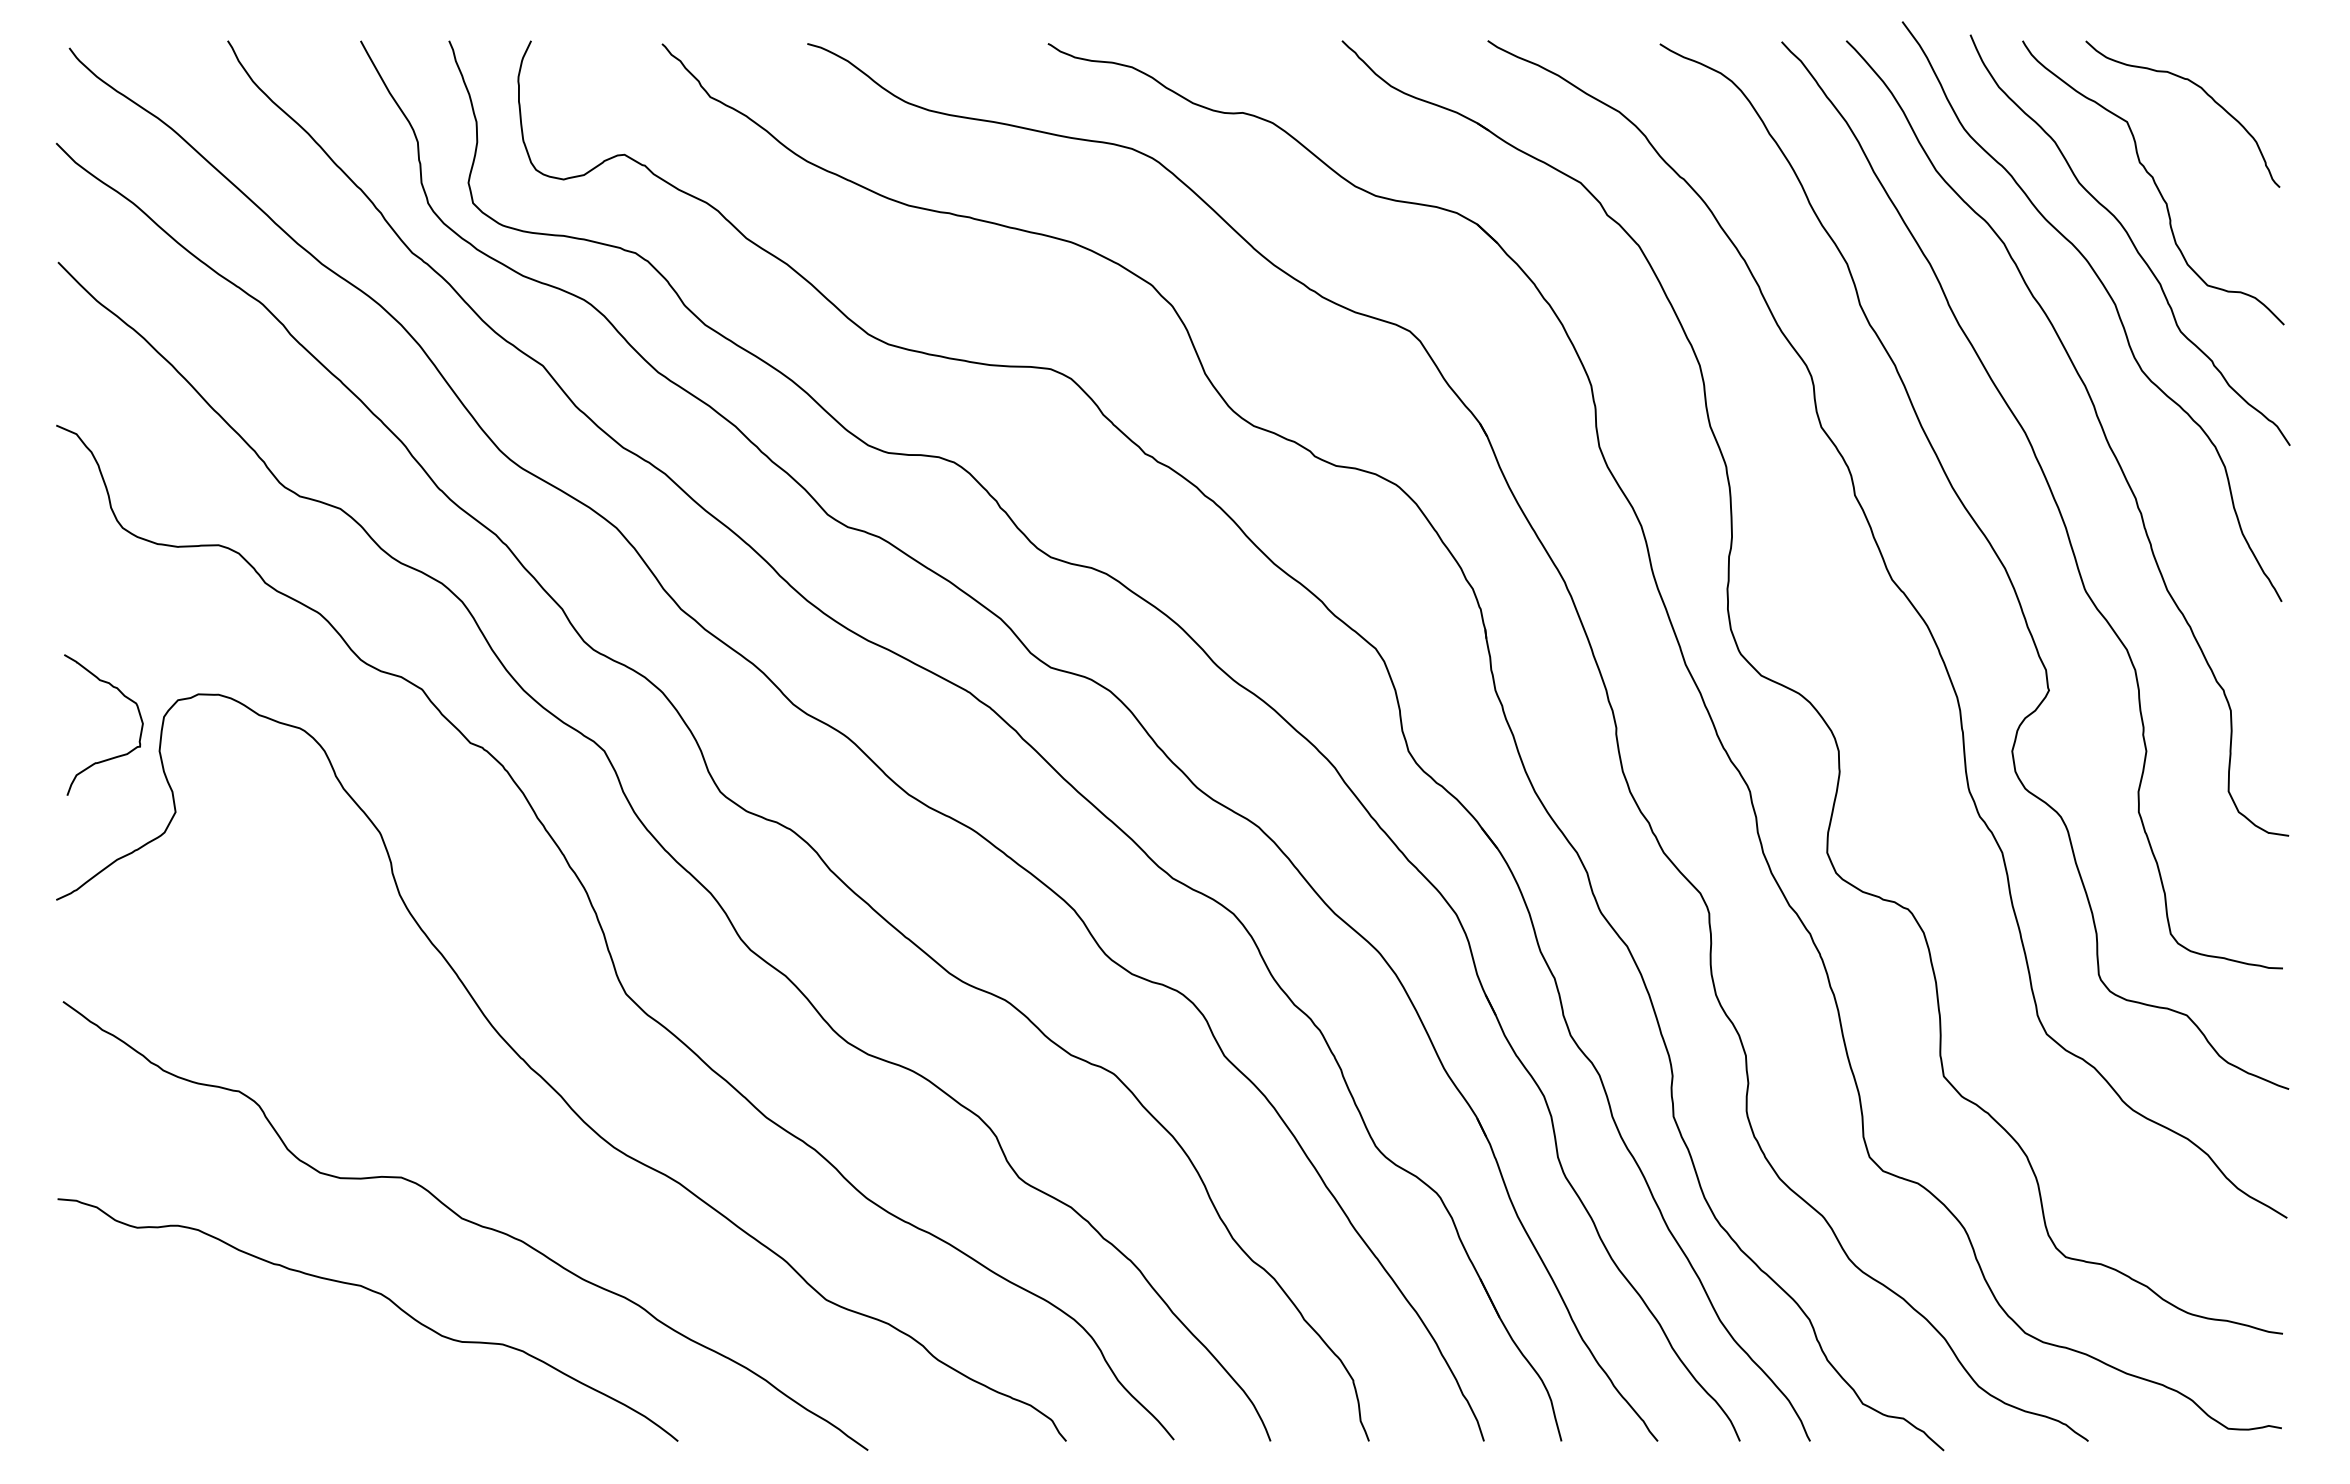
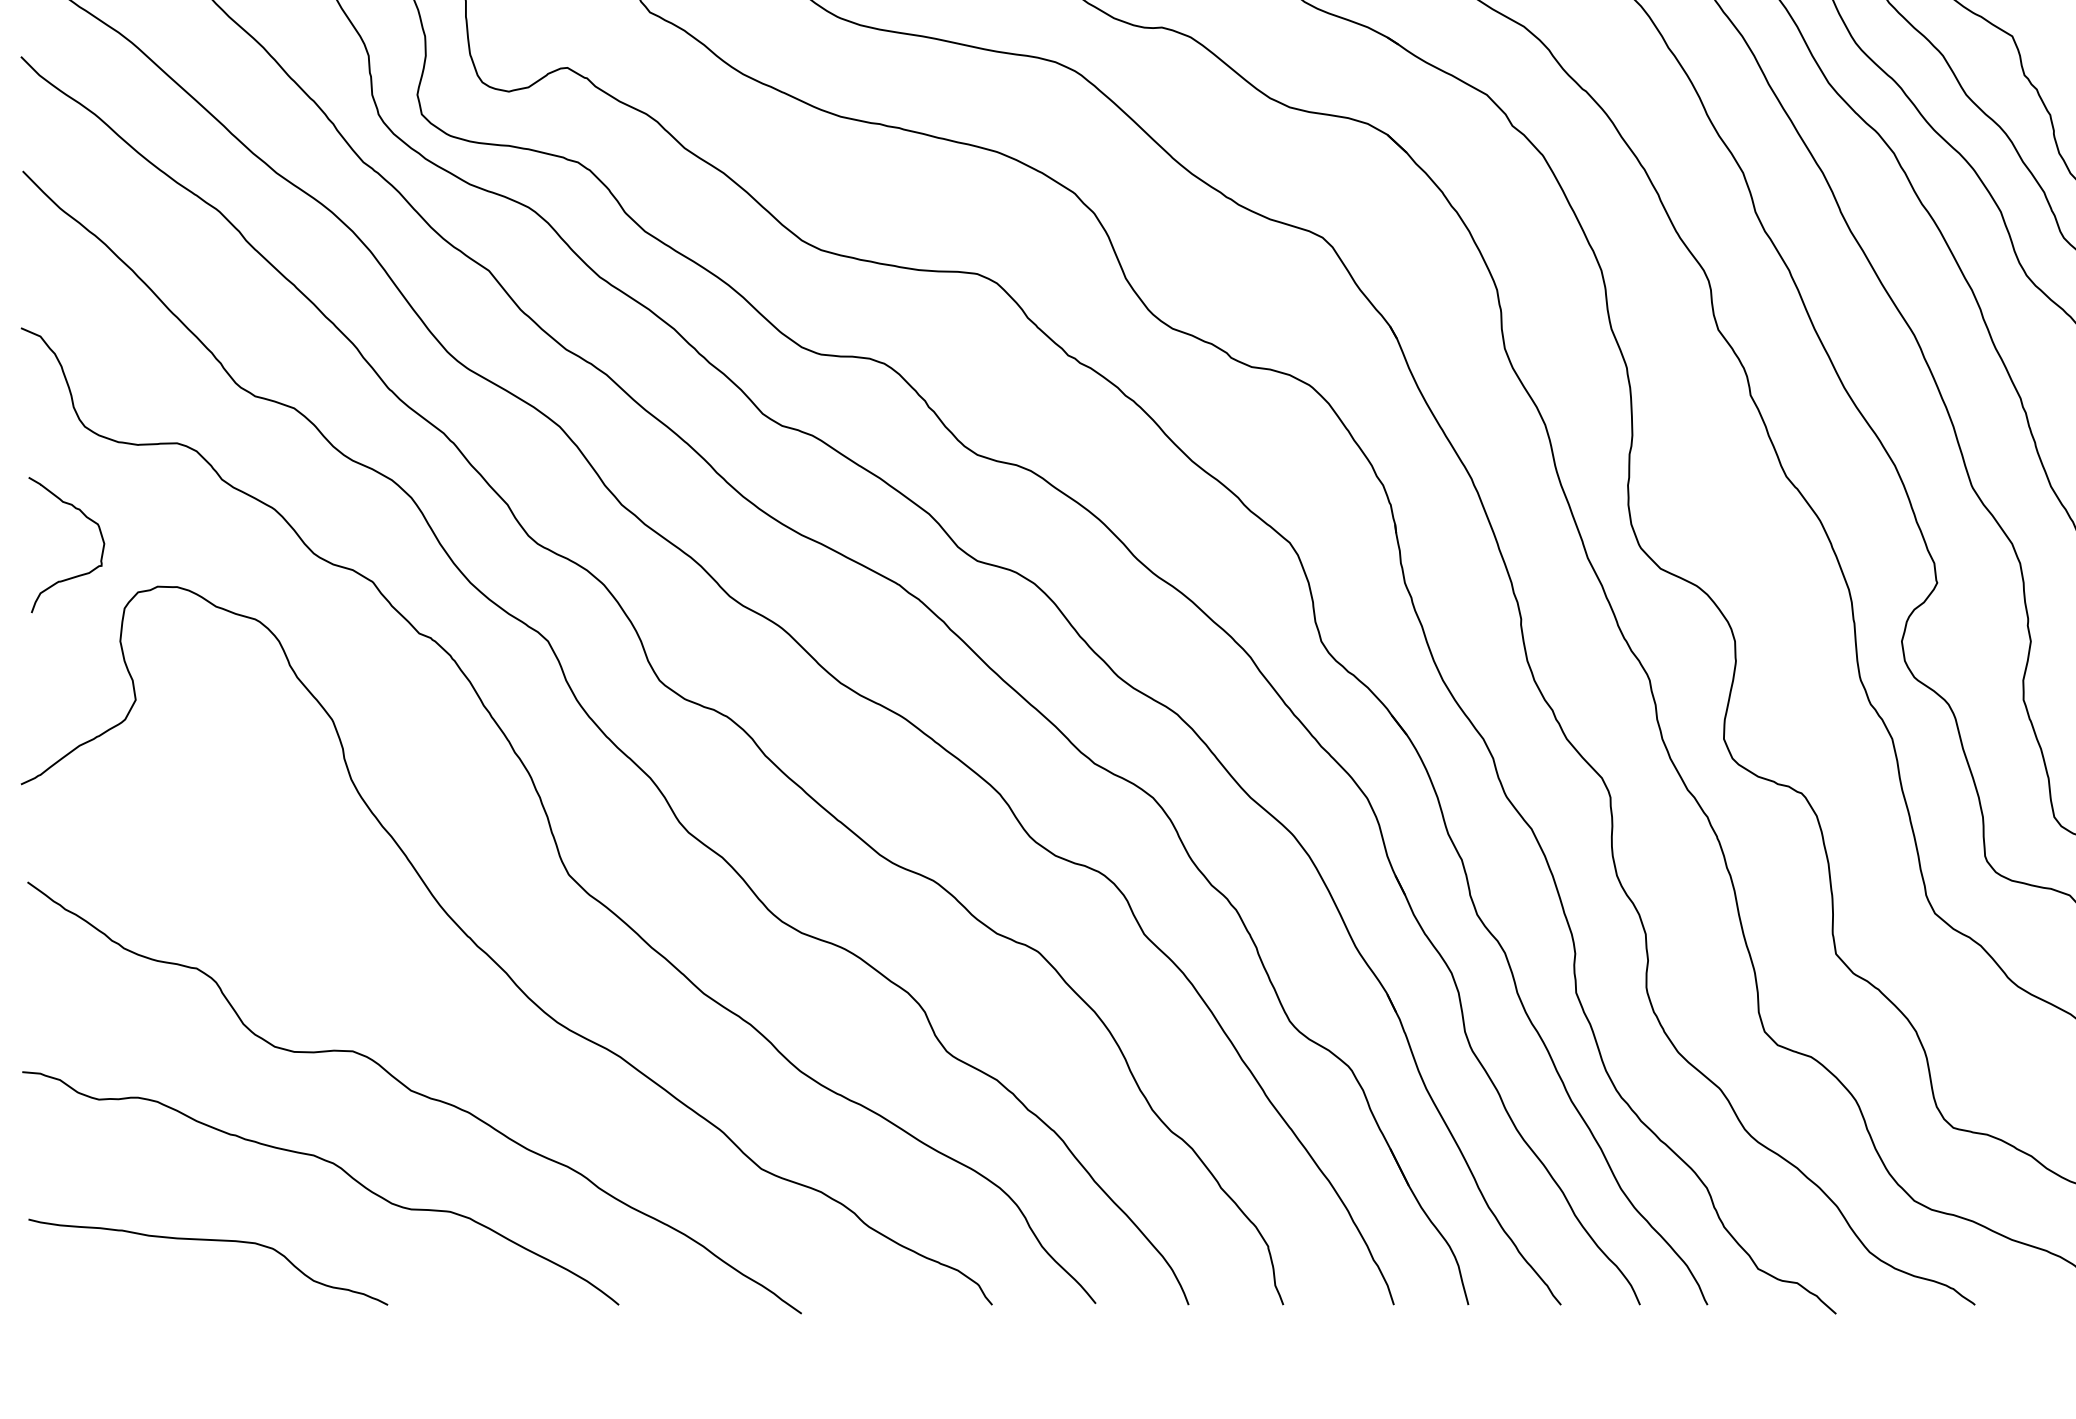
curve: (114, 756) -> (76, 575), moved
curve: (251, 1374) -> (208, 1240), added

